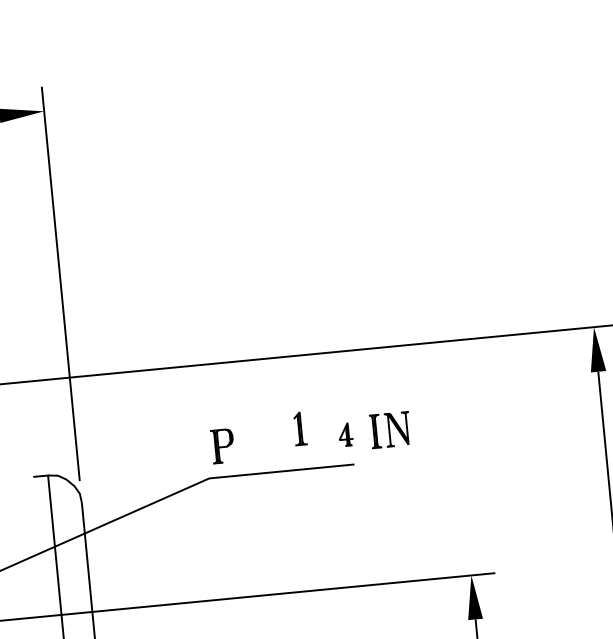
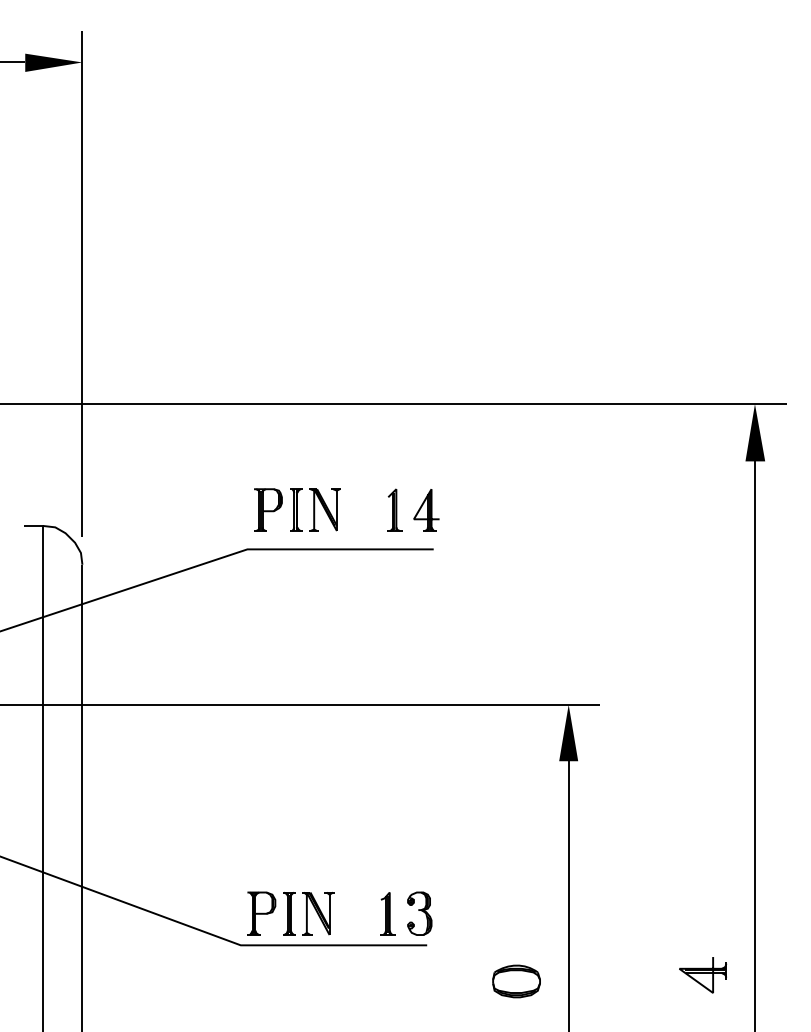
part: (299, 428) -> (394, 509), moved
part: (390, 429) -> (315, 509), moved
part: (345, 434) -> (426, 510), size x1.43

